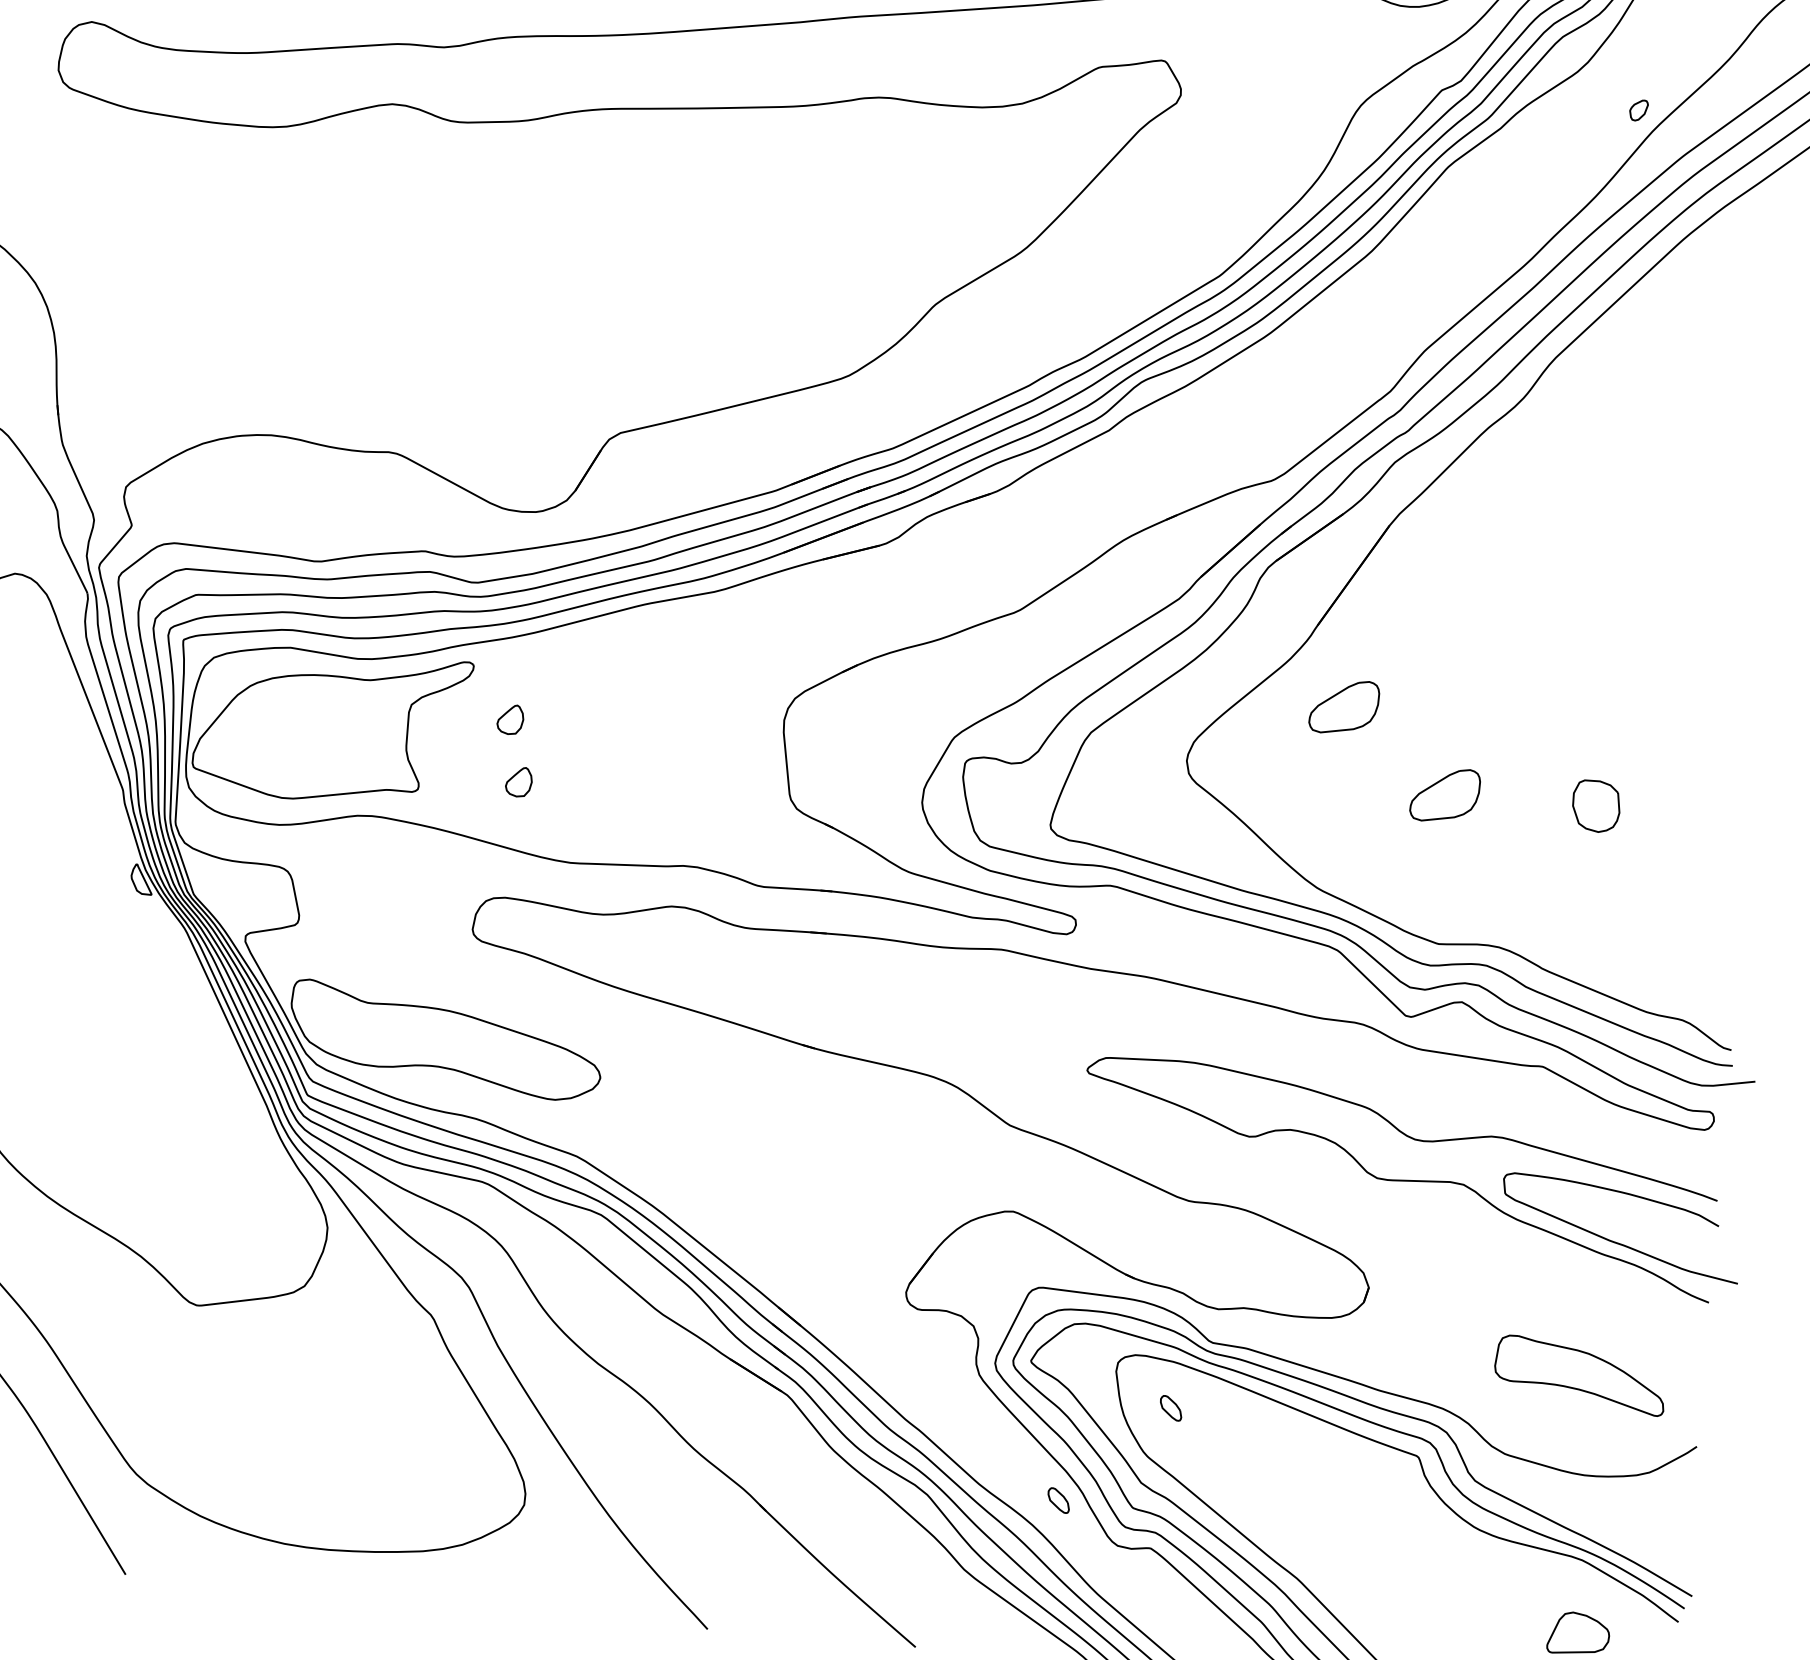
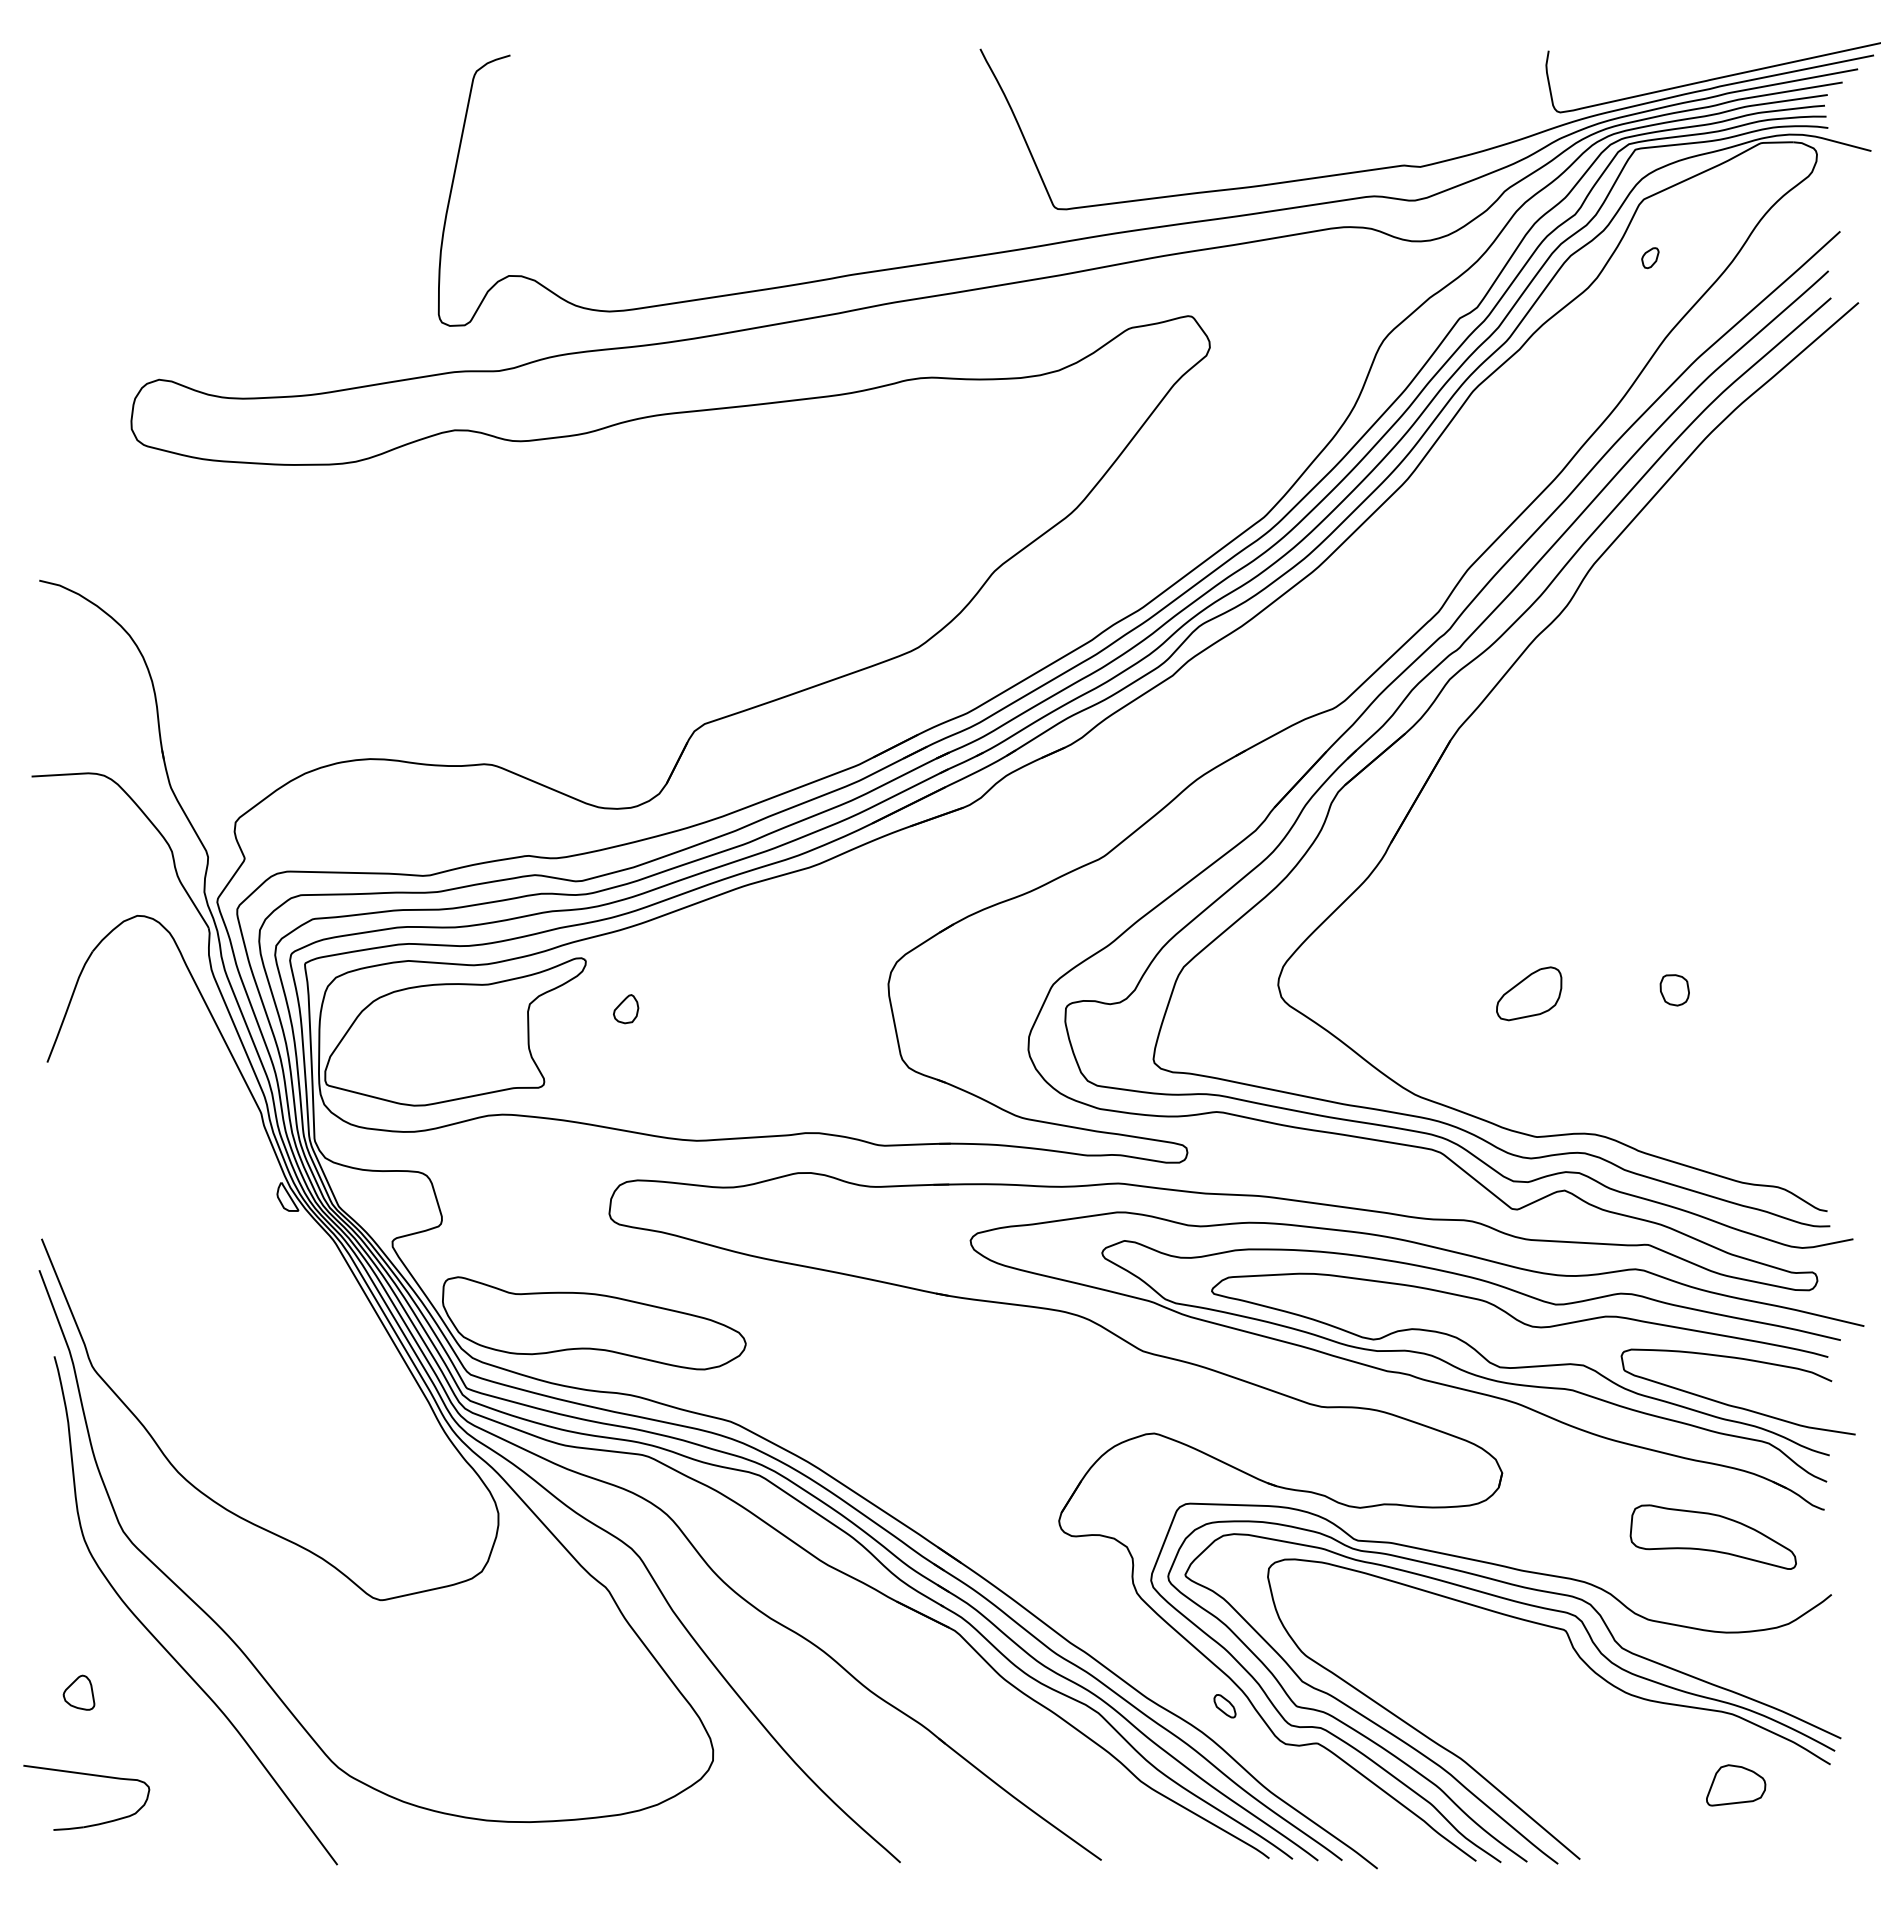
part: (1638, 110) -> (1650, 258), moved
part: (1344, 706) -> (1424, 918), removed
part: (519, 782) -> (640, 1068), removed
part: (1595, 806) -> (1674, 990), size x0.62
part: (1292, 1155) -> (1416, 1353), added
part: (1170, 1408) -> (1323, 1607), removed

